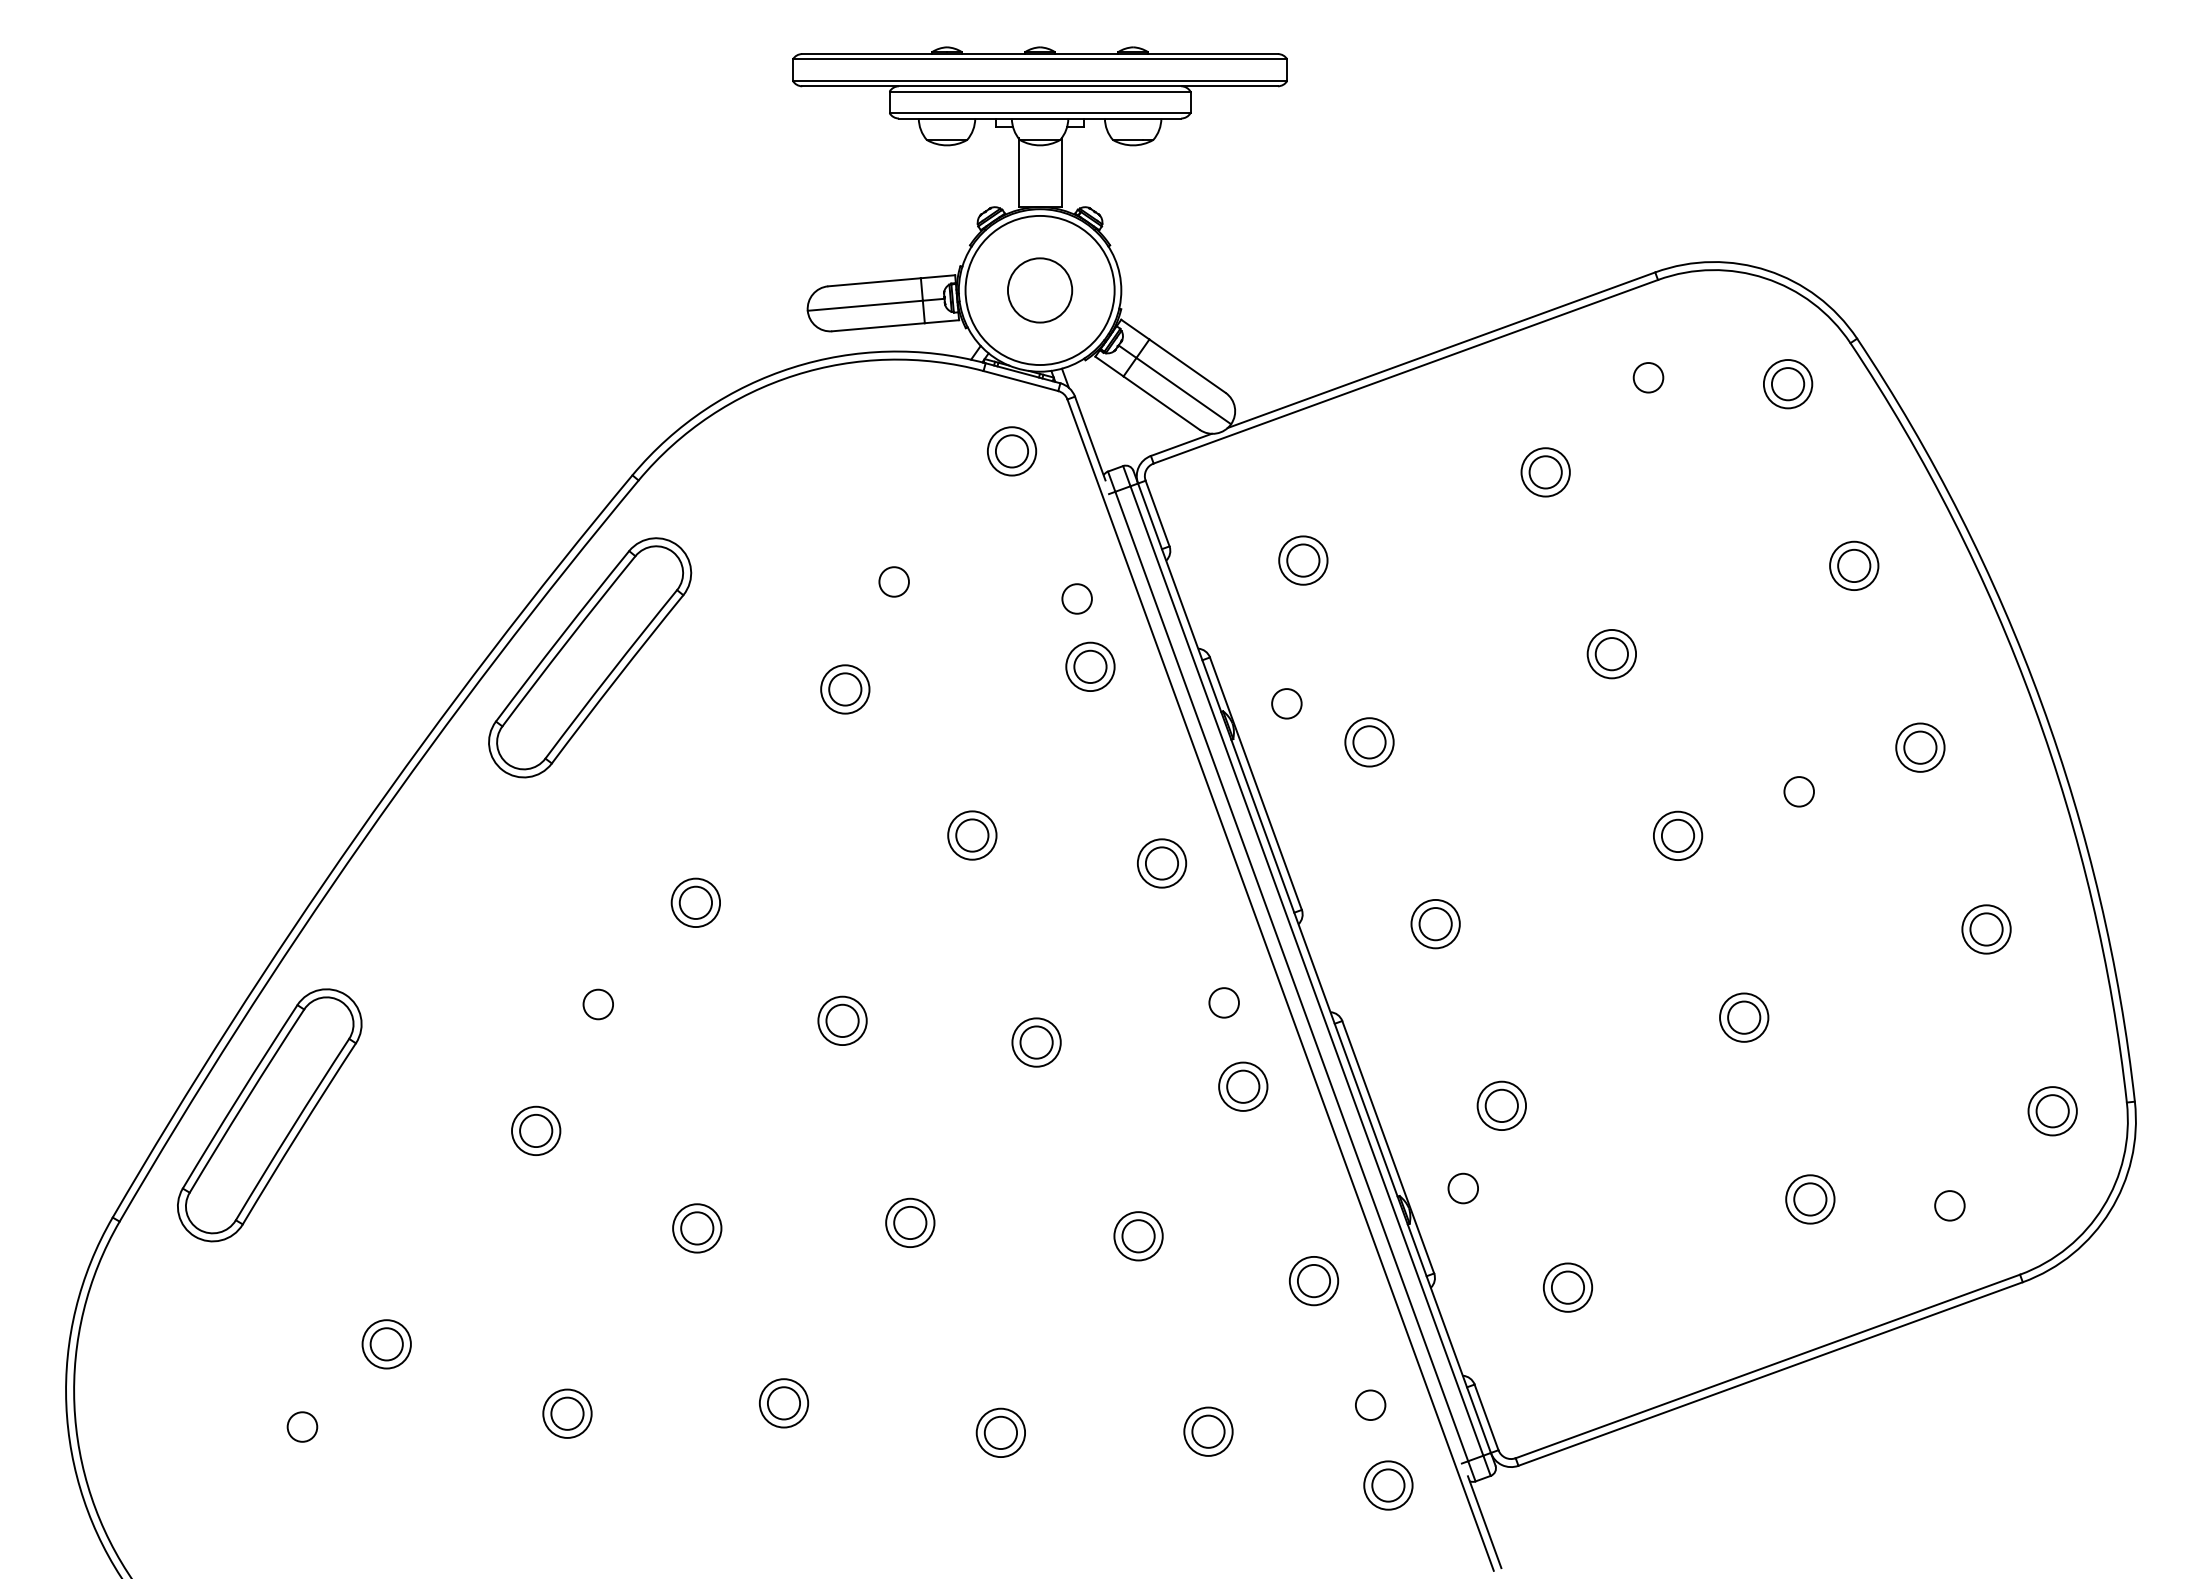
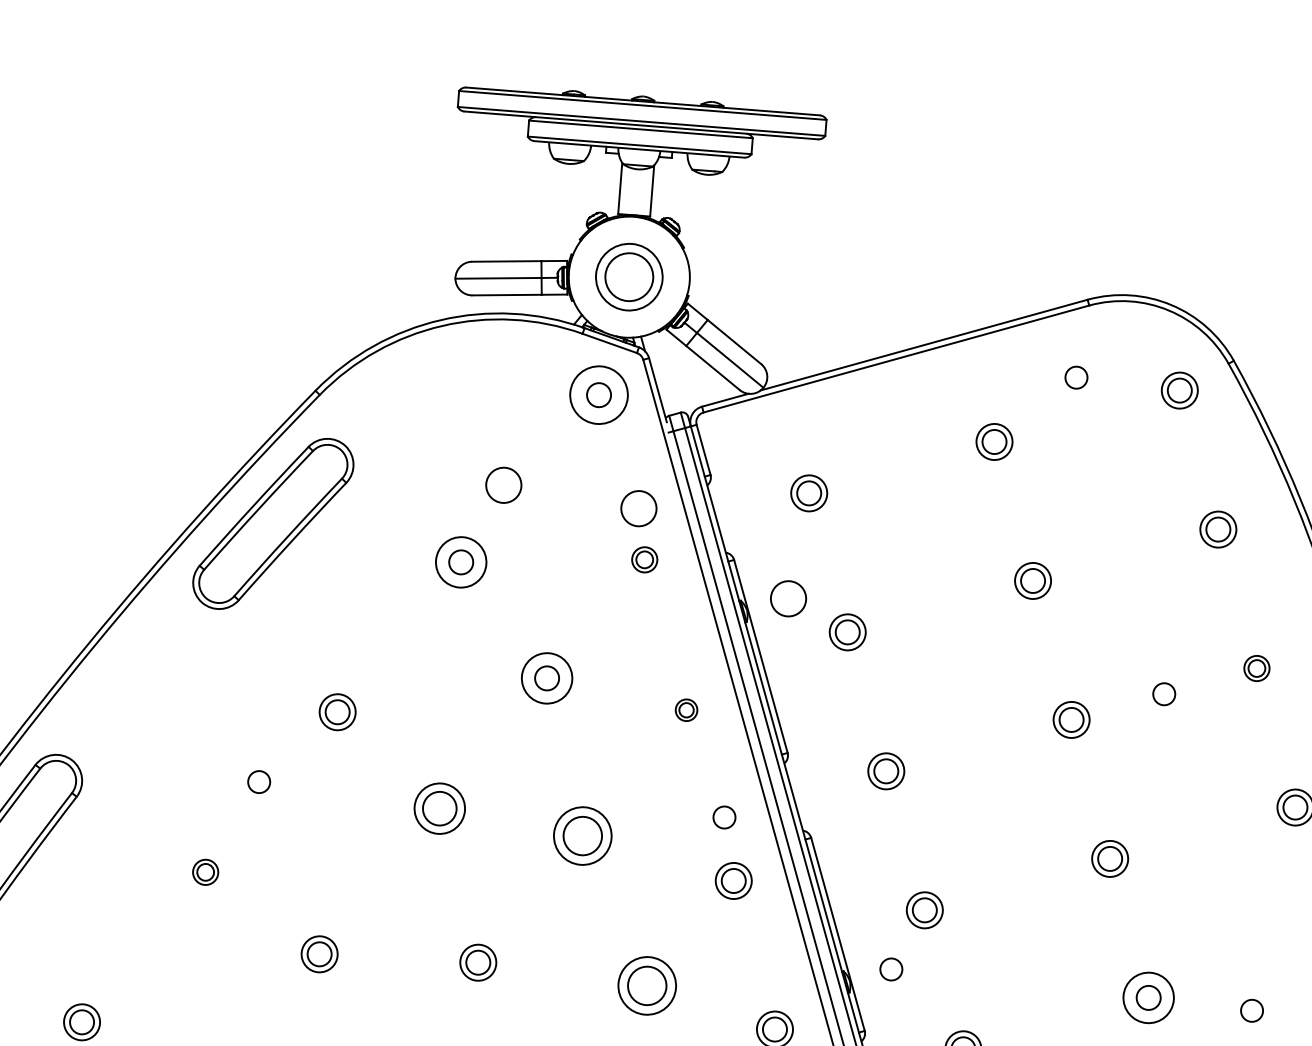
circle: (1039, 290) -> (628, 277), size x0.6
circle: (1011, 451) -> (598, 395), size x1.6
circle: (893, 581) -> (503, 484), size x1.6
circle: (1076, 598) -> (638, 508), size x1.6
part: (1090, 666) -> (644, 559), size x0.7
circle: (845, 689) -> (461, 562), size x1.4
circle: (1286, 703) -> (788, 598), size x1.6
part: (1920, 747) -> (1257, 668), size x0.7
circle: (972, 835) -> (547, 678), size x1.4
part: (1162, 863) -> (686, 710), size x0.6
part: (842, 1020) -> (439, 808), size x1.4
part: (1036, 1042) -> (582, 835), size x1.6
part: (536, 1130) -> (205, 872), size x0.7
circle: (1810, 1199) -> (1148, 997), size x1.4
part: (1138, 1236) -> (647, 986), size x1.6

